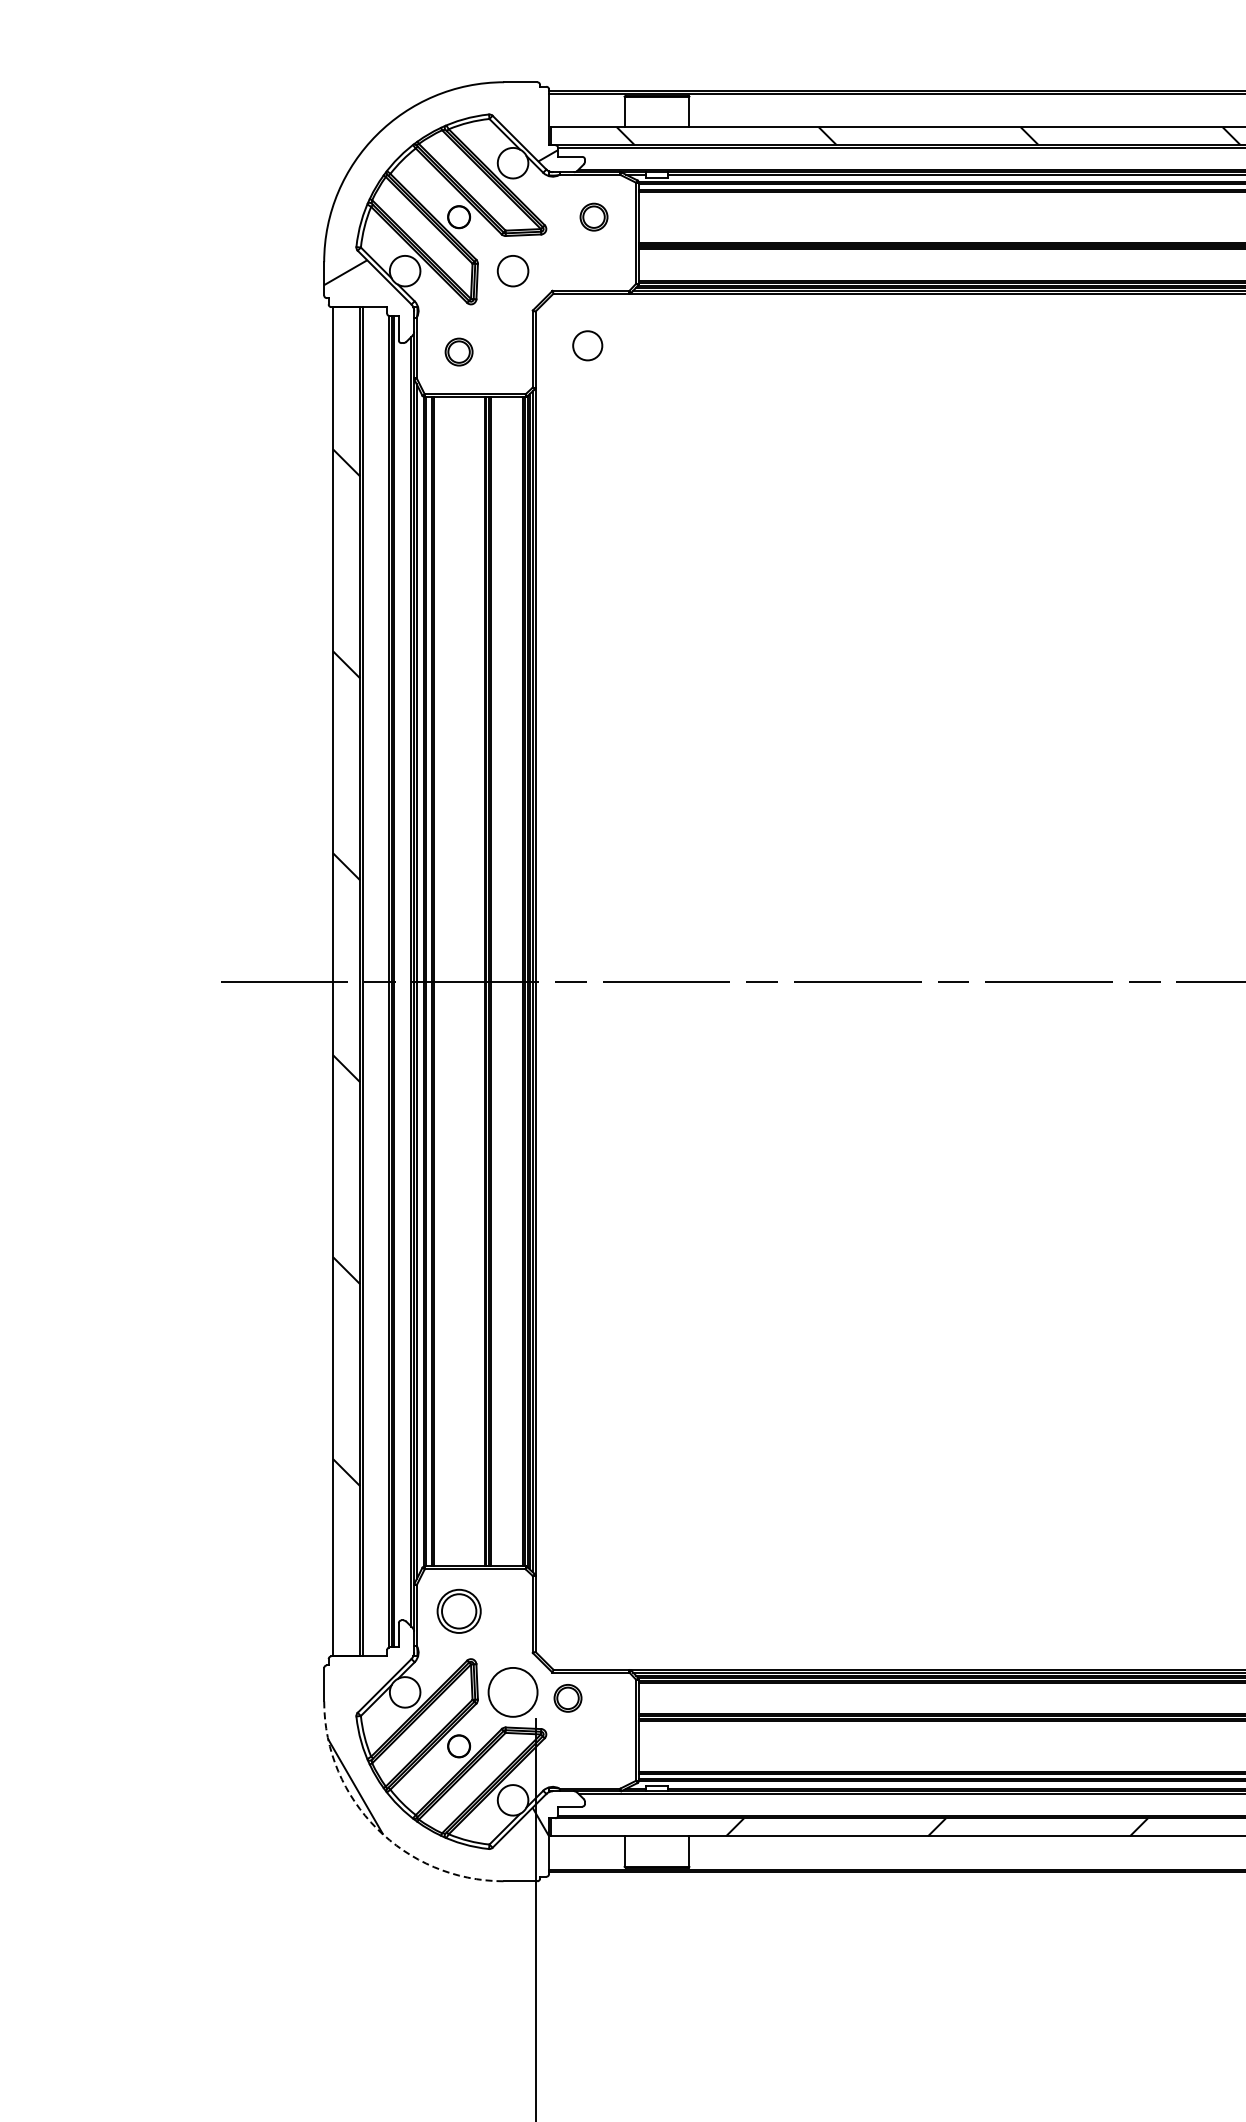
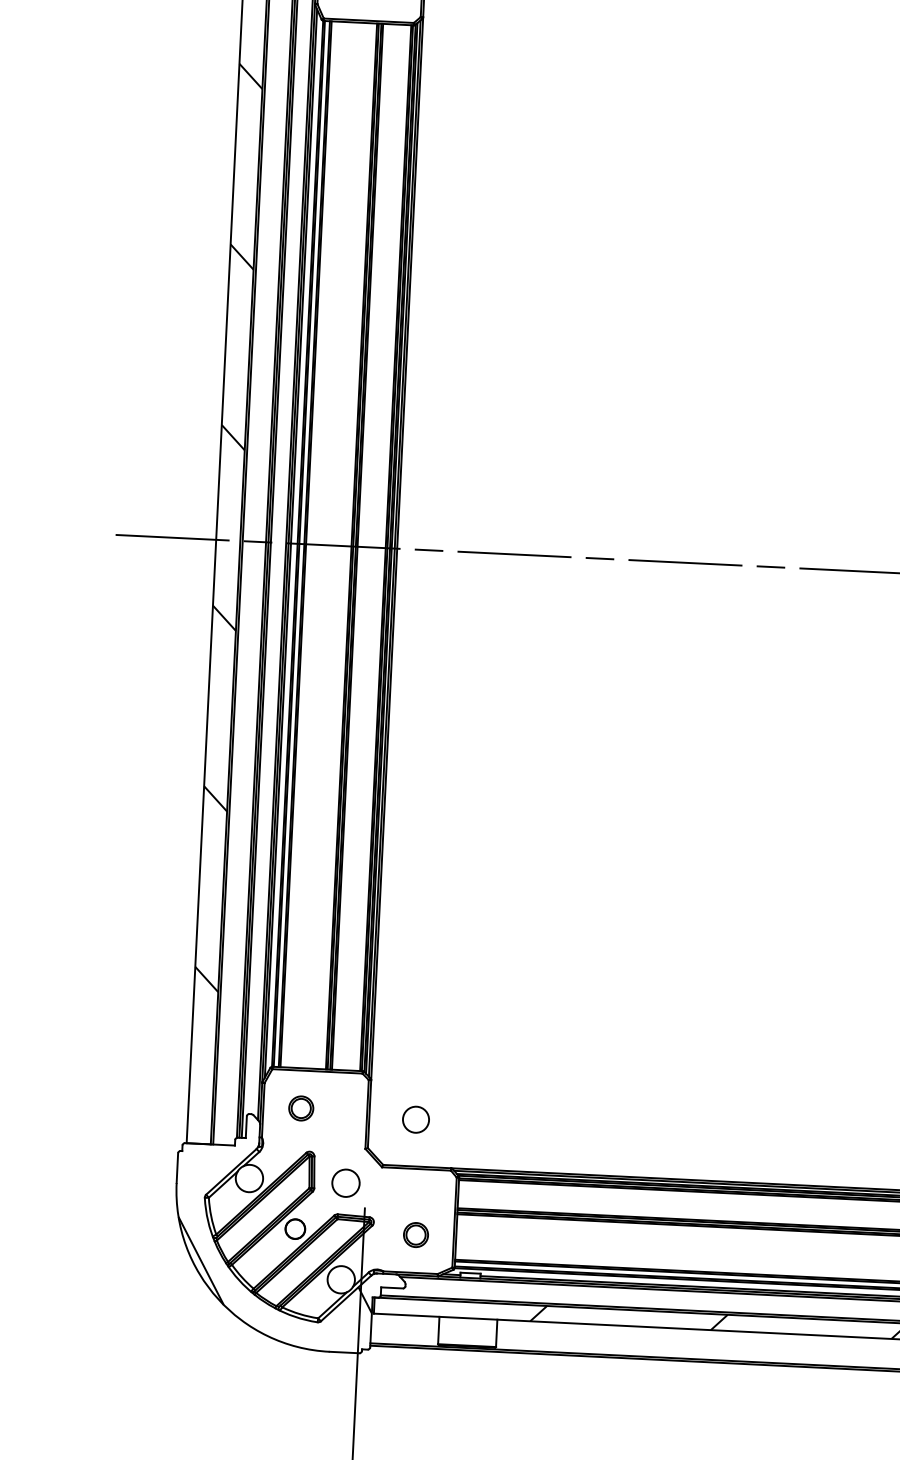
part: (458, 1611) -> (300, 1108), size x0.62
circle: (587, 1617) -> (415, 1119), added
circle: (512, 1692) -> (345, 1183), size x0.62
part: (567, 1698) -> (415, 1235), moved
arc: (376, 1828) -> (217, 1299), dashed -> solid

